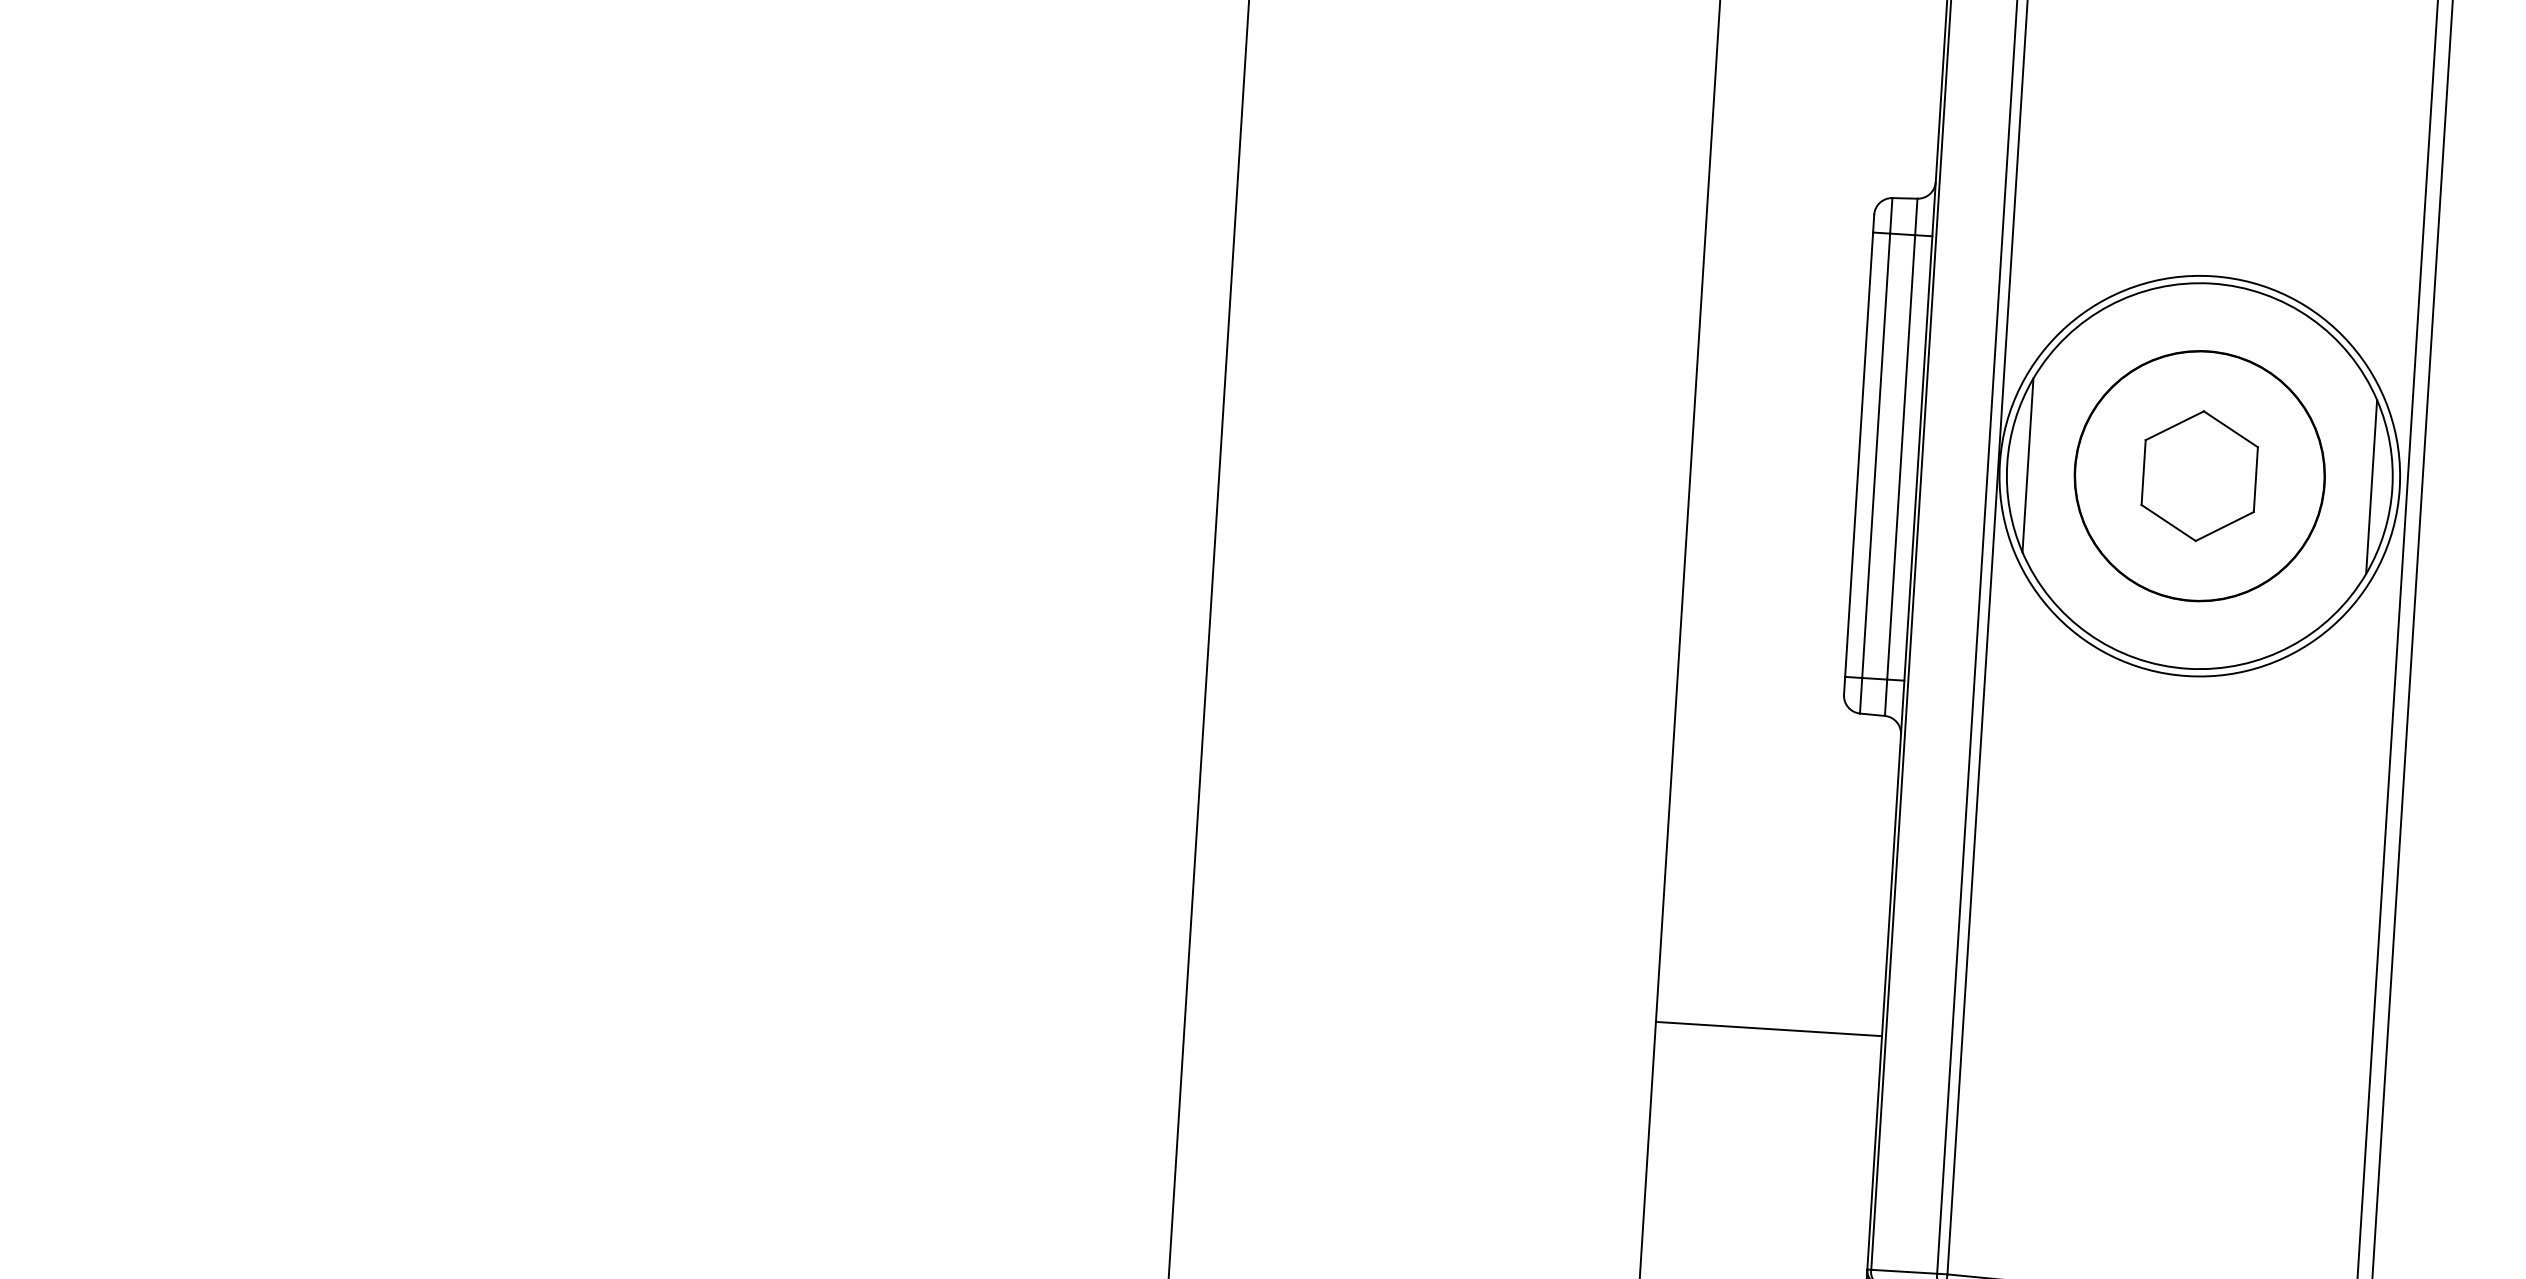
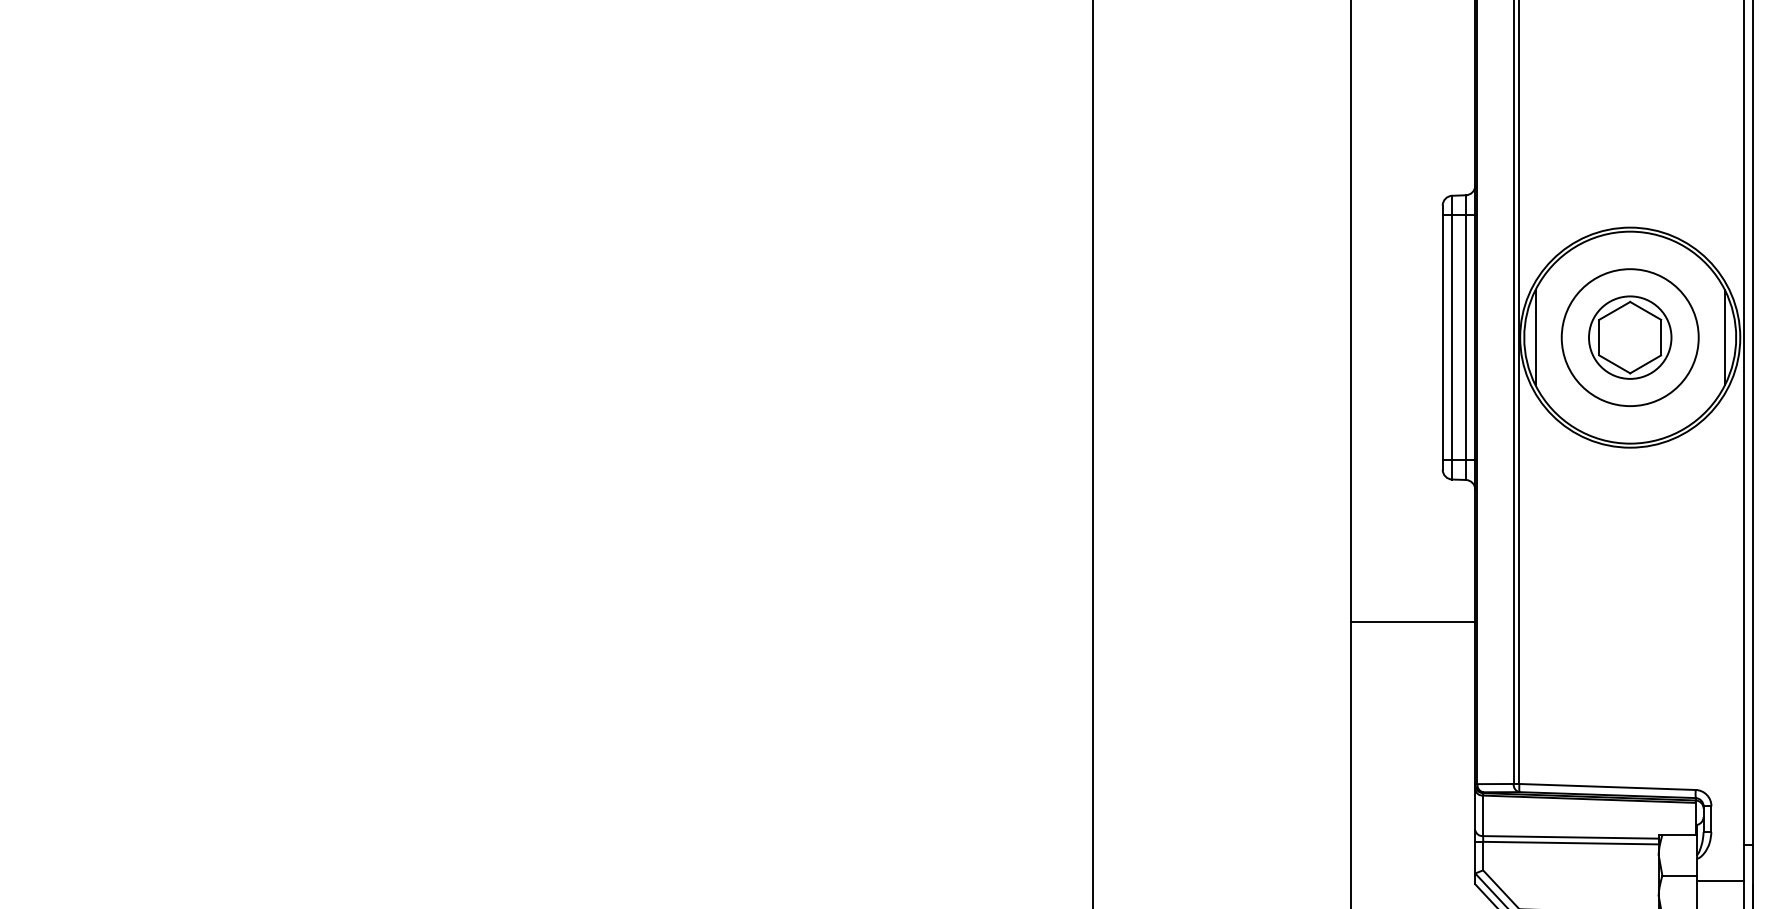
circle: (2198, 475) -> (1629, 337), size x0.6
line: (1767, 1028) -> (1412, 621), moved

